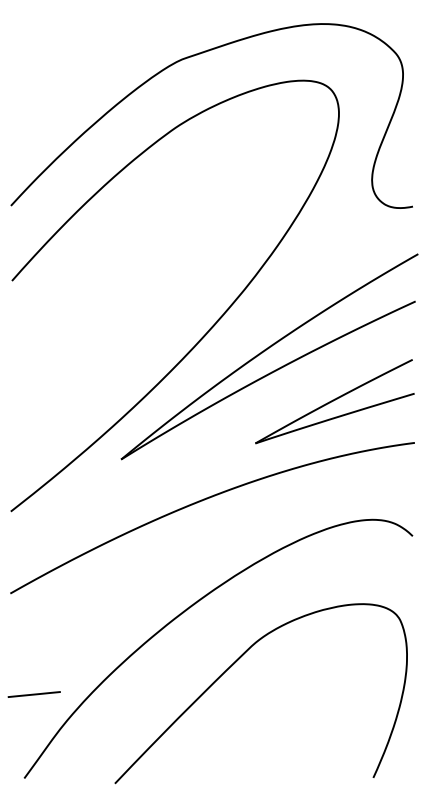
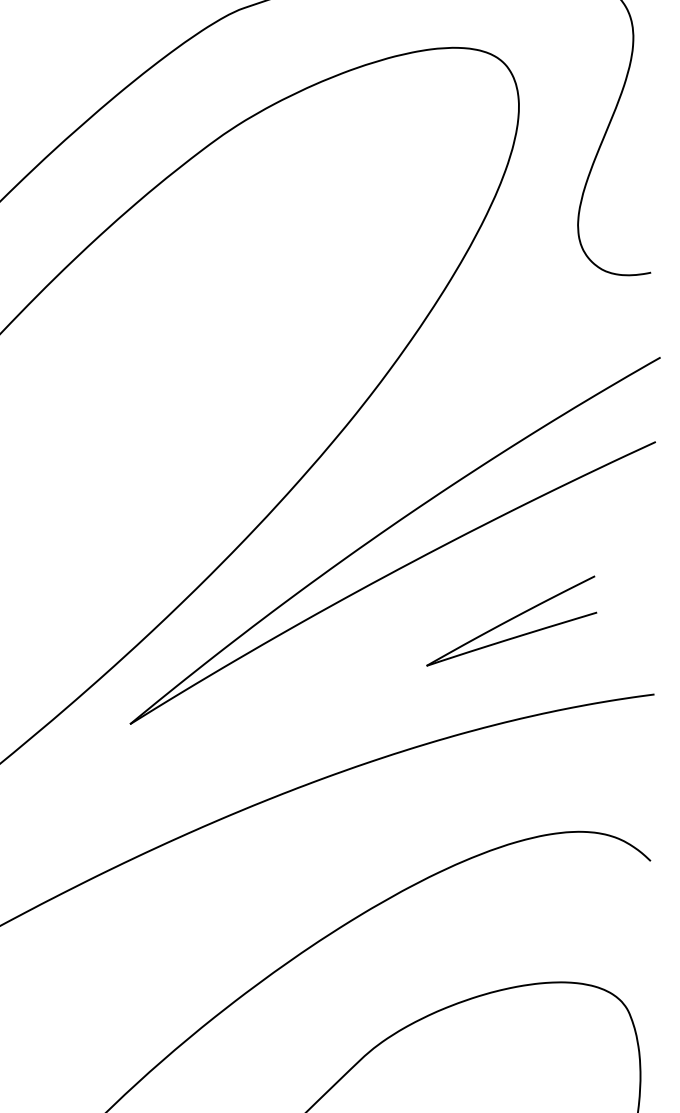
part: (334, 401) -> (510, 620), size x0.6

